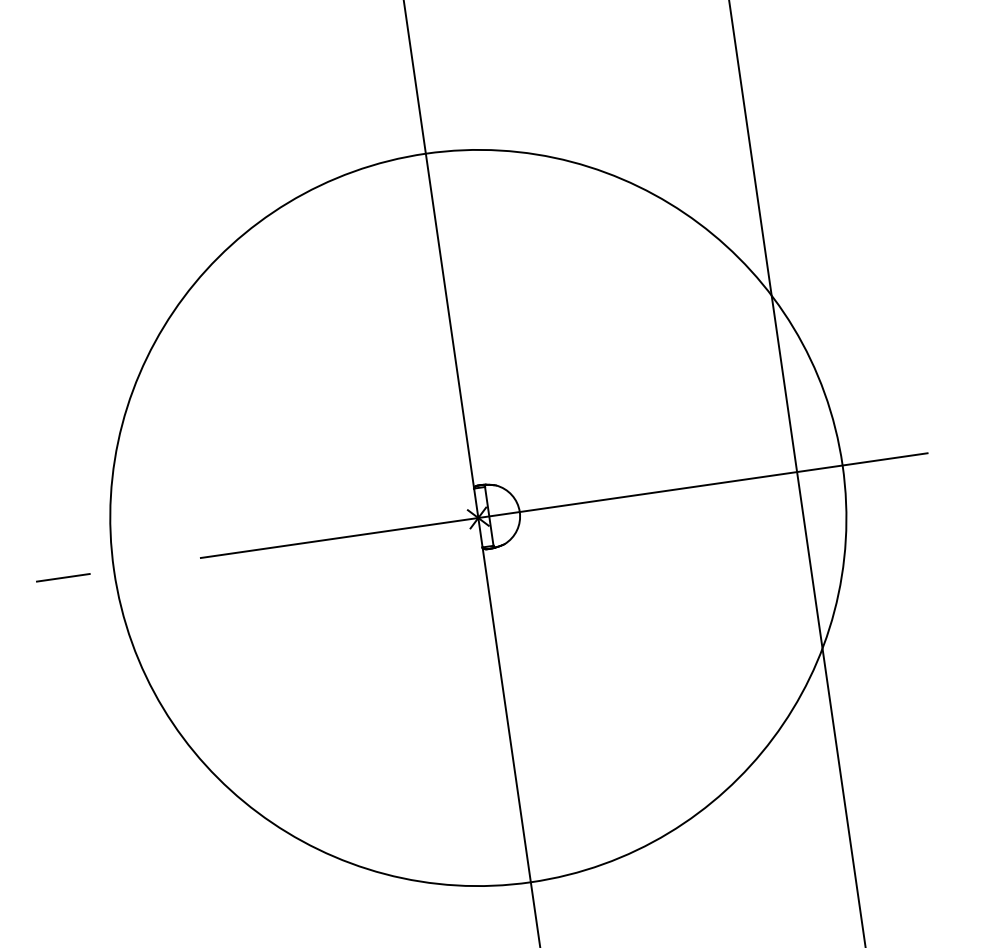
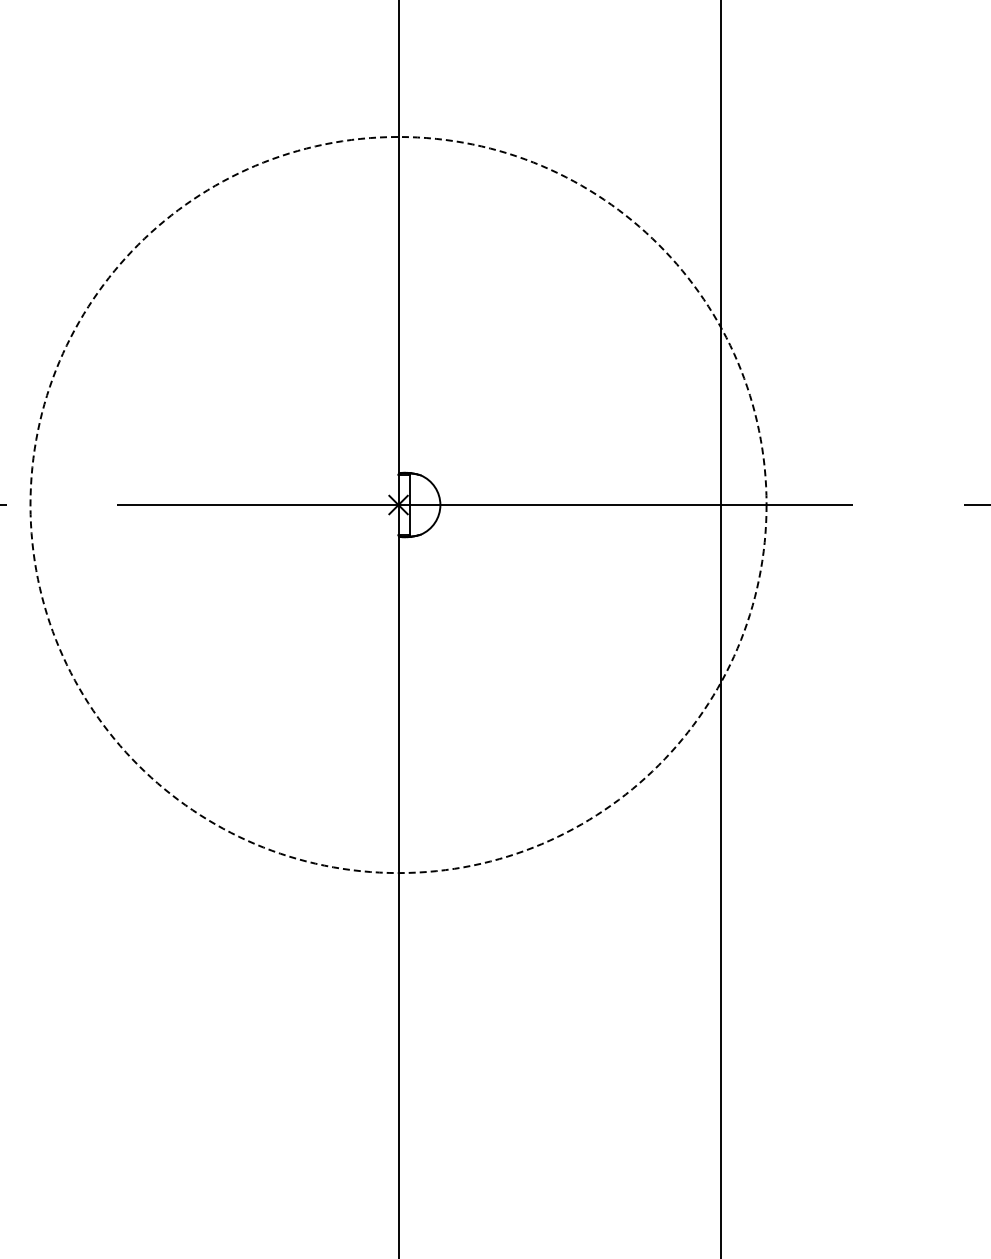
circle: (478, 517) -> (398, 504), solid -> dashed

